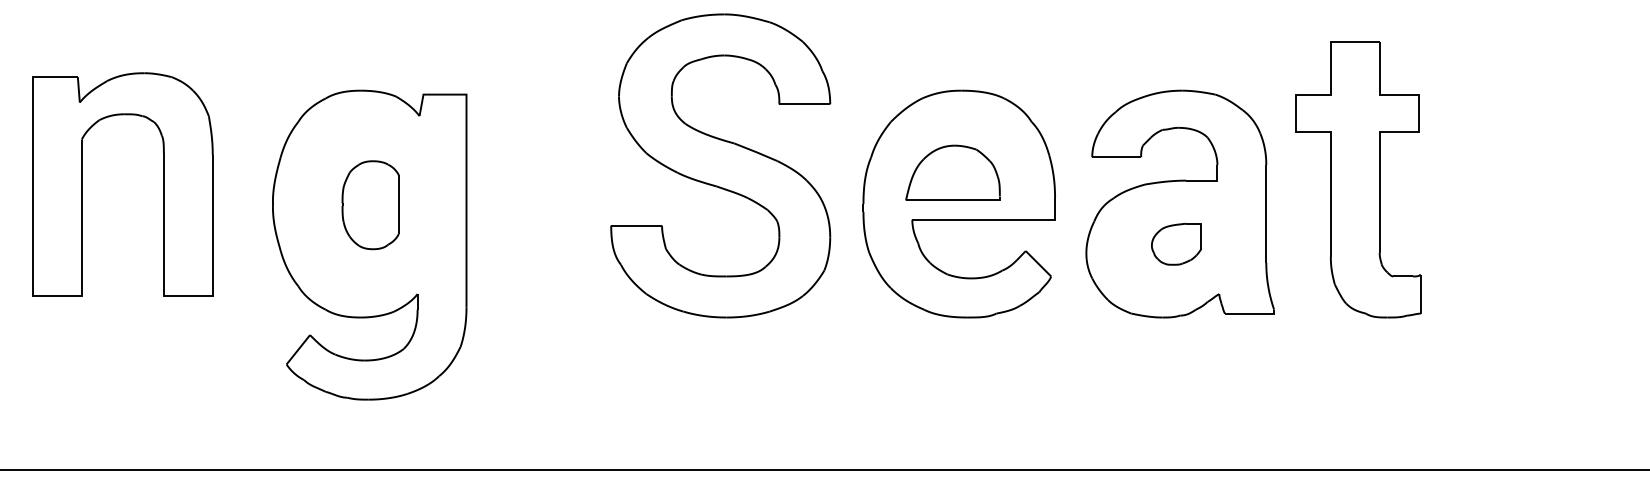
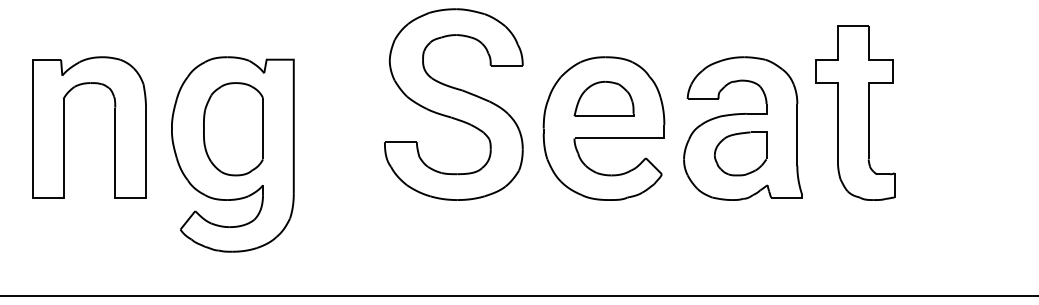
part: (952, 172) -> (603, 98), moved
part: (83, 184) -> (64, 127), moved
part: (370, 205) -> (233, 129), size x1.67
part: (1176, 243) -> (740, 153), size x1.67

